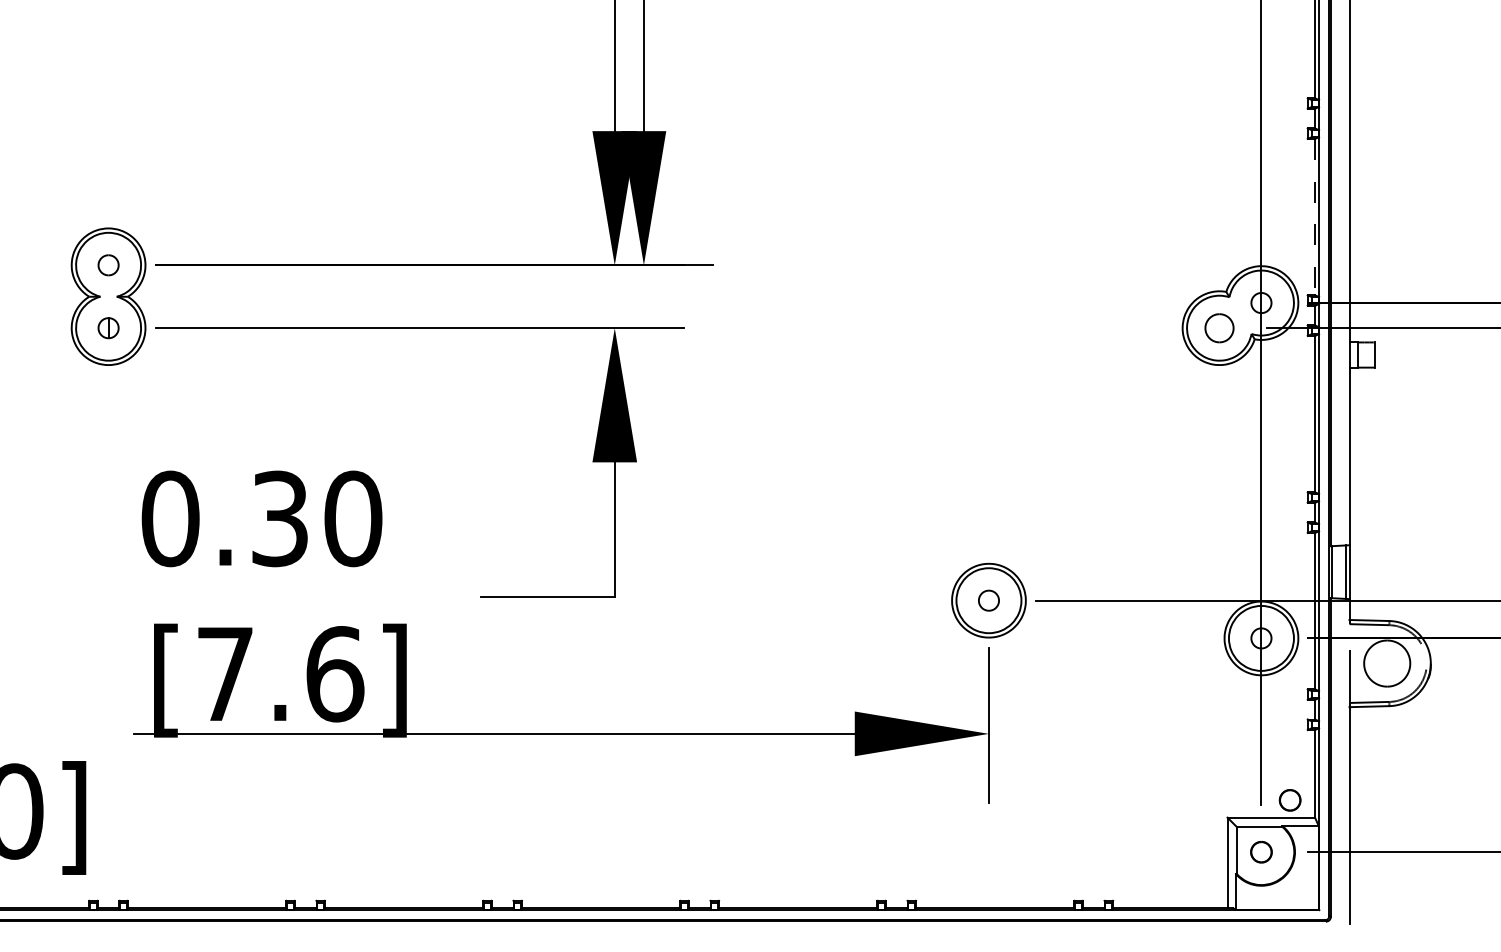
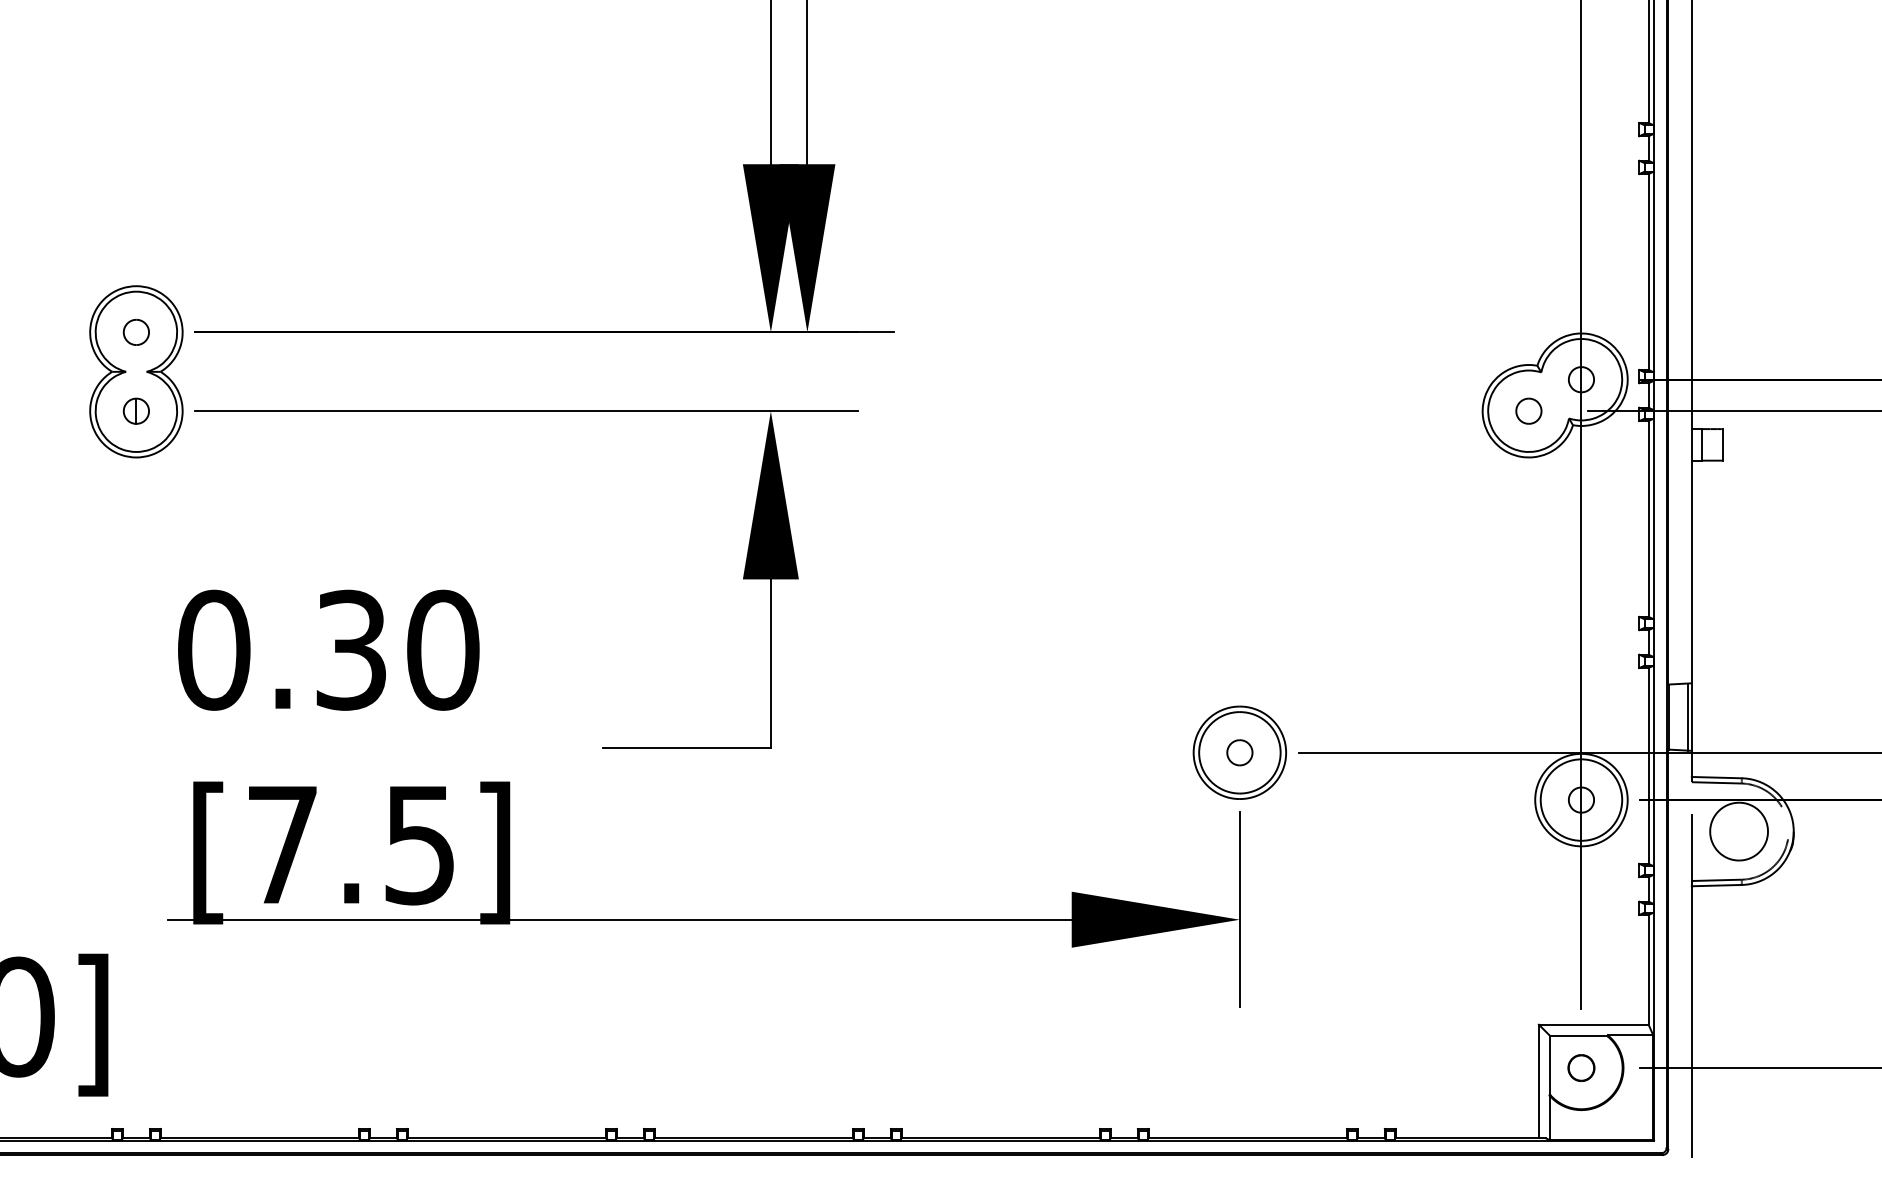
line: (1314, 217) -> (1648, 272), dashed -> solid
part: (1219, 327) -> (1528, 410), size x0.71
text: (335, 673) -> (420, 844), [7.6] -> [7.5]
part: (1290, 799) -> (1617, 1002), removed

